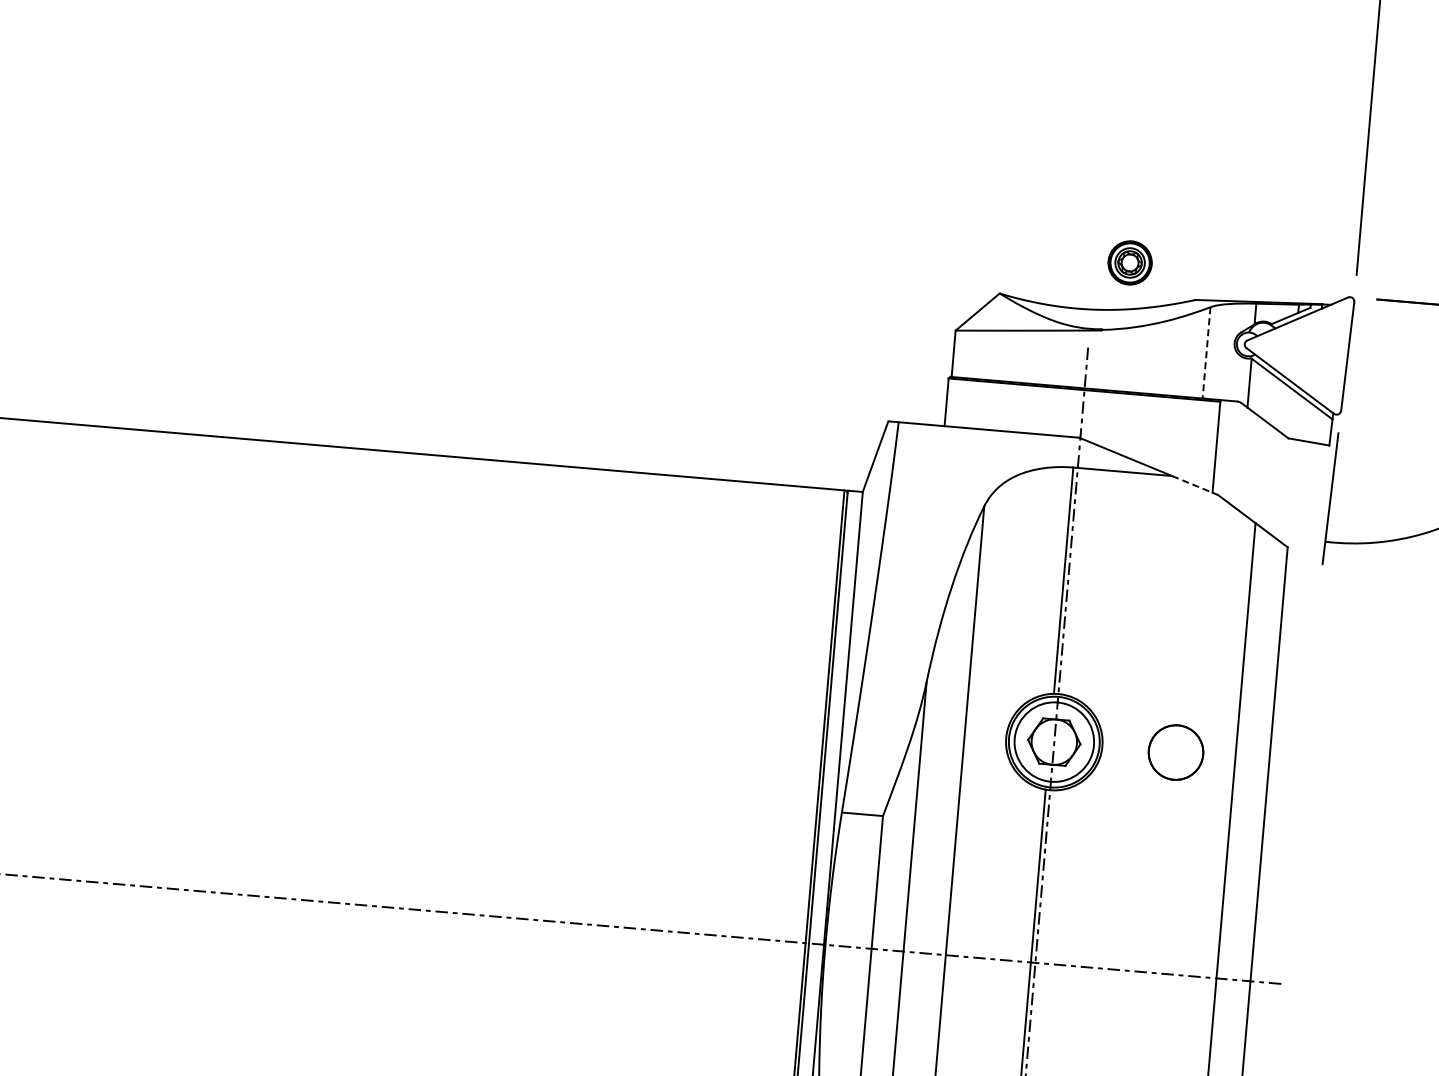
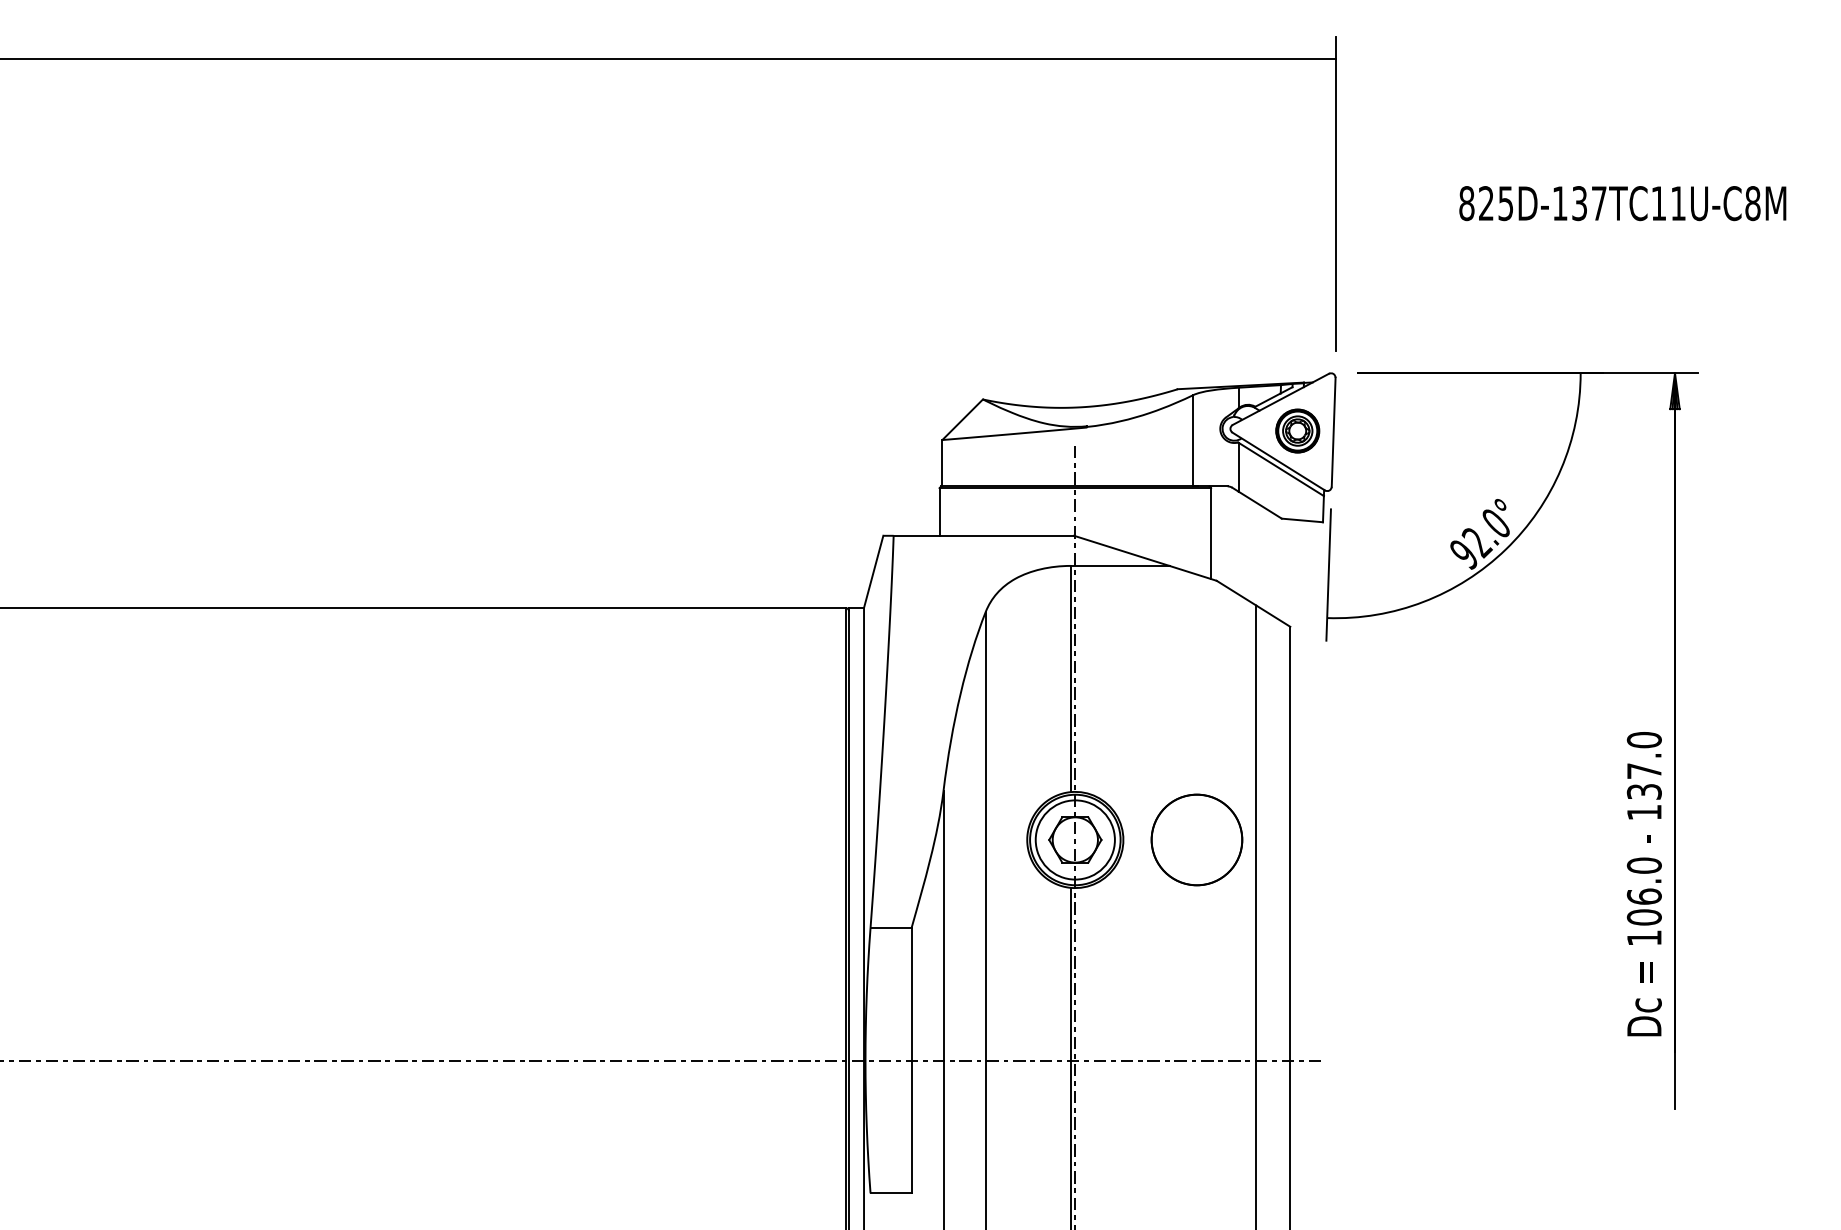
part: (1129, 262) -> (1297, 430), moved
line: (1206, 352) -> (1193, 440), dashed -> solid
line: (1195, 485) -> (1193, 573), dashed -> solid
part: (1175, 752) -> (1196, 839), size x1.67

